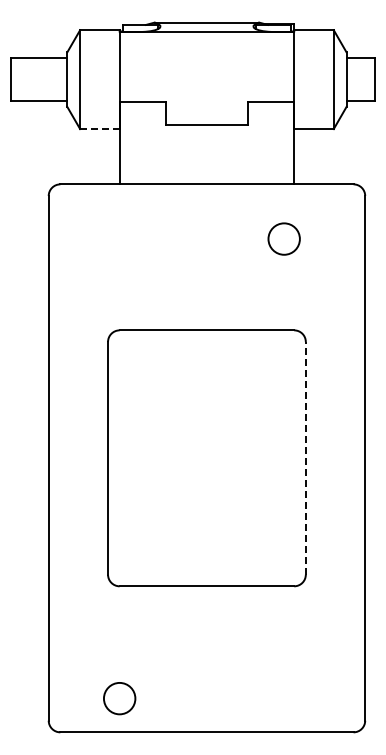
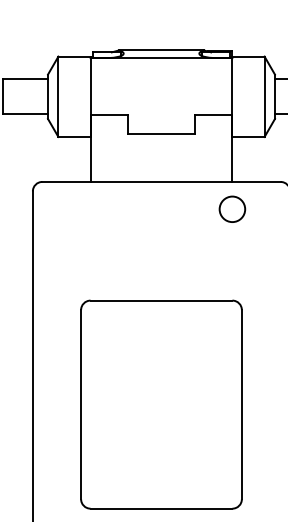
line: (99, 129) -> (74, 137), dashed -> solid
circle: (283, 238) -> (231, 208), moved
line: (305, 457) -> (241, 403), dashed -> solid

